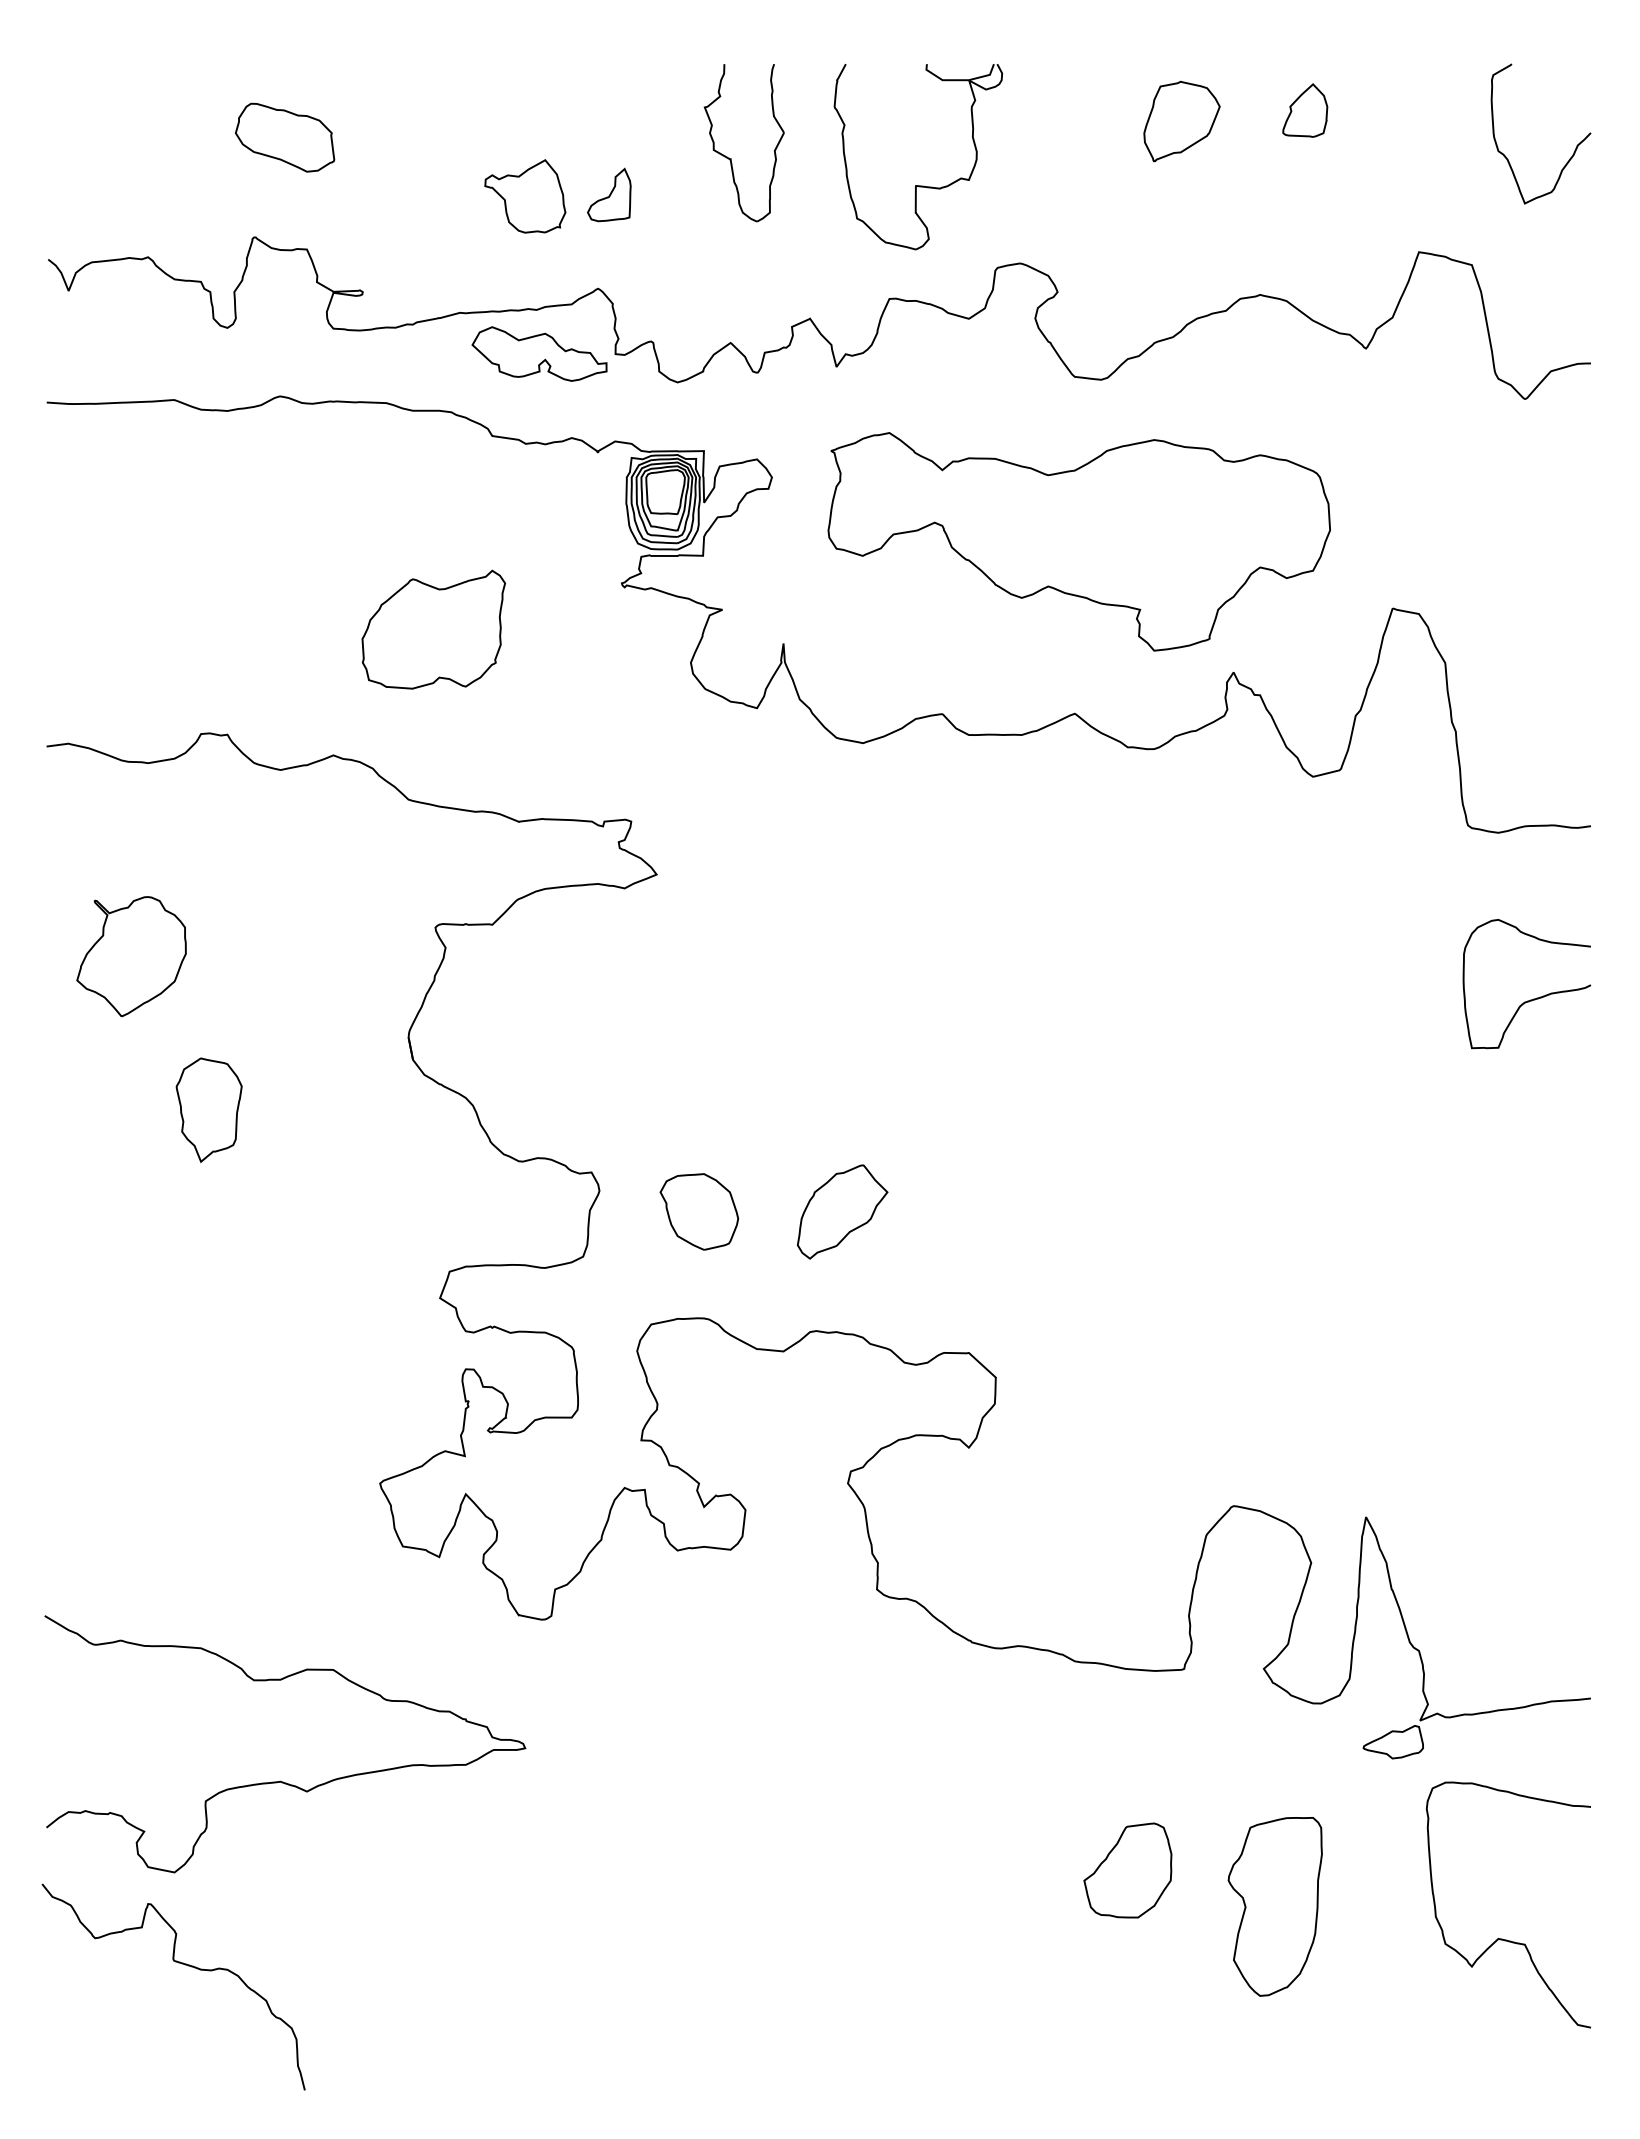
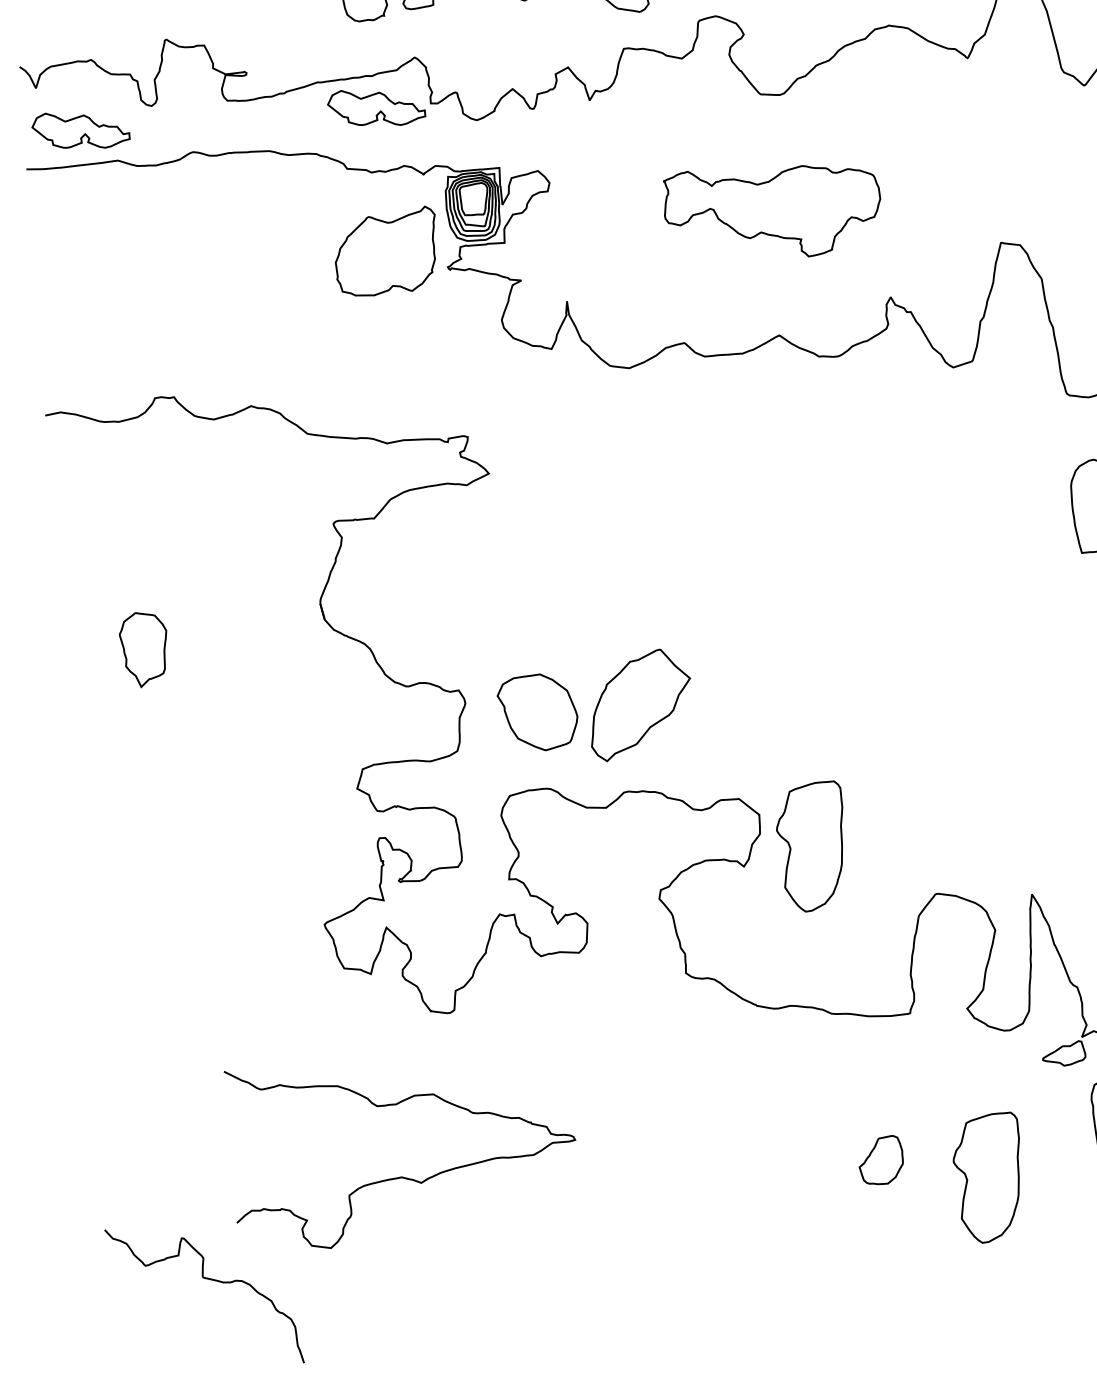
part: (126, 353) -> (80, 129), added
part: (1078, 541) -> (772, 212), size x0.6
part: (433, 629) -> (386, 251), moved
part: (131, 956) -> (117, 561), removed
part: (208, 1109) -> (143, 649), moved
part: (699, 1211) -> (538, 712), size x1.4
part: (842, 1211) -> (640, 704), size x1.6
part: (1064, 1427) -> (811, 846), added
curve: (280, 1780) -> (401, 1176), moved
part: (1127, 1870) -> (880, 1160), size x0.7

